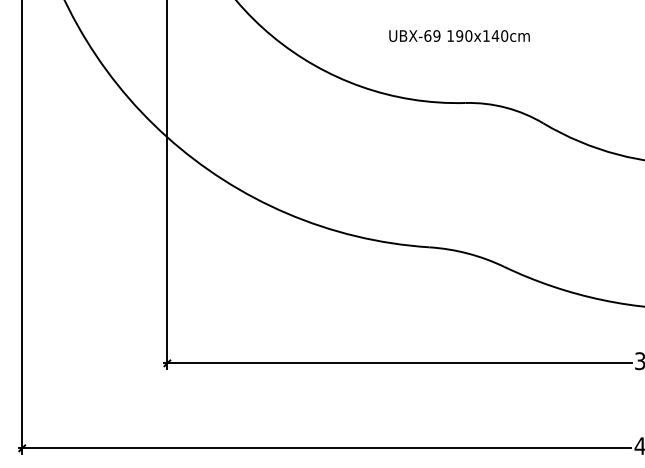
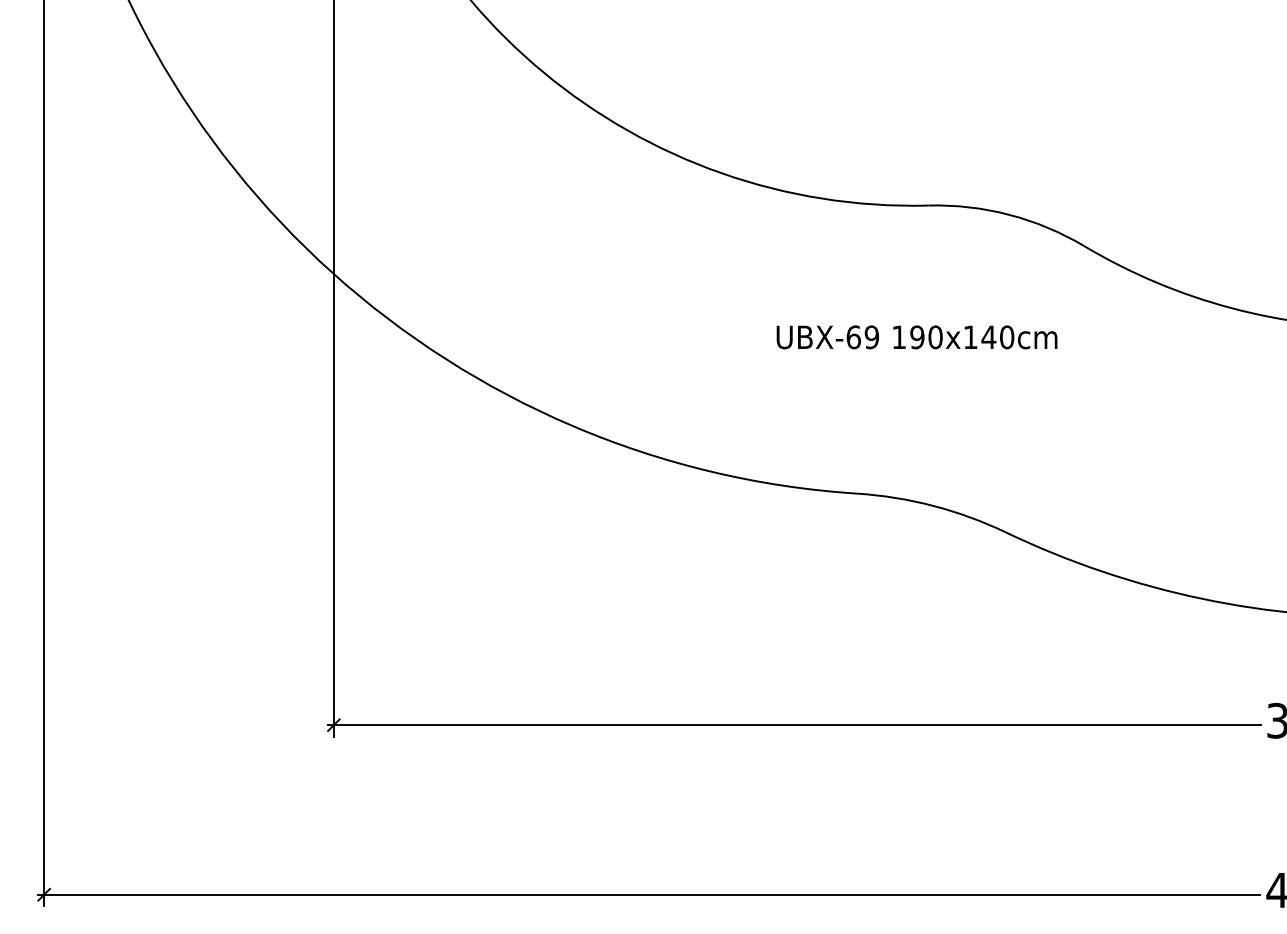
text: (459, 35) -> (916, 336), moved

